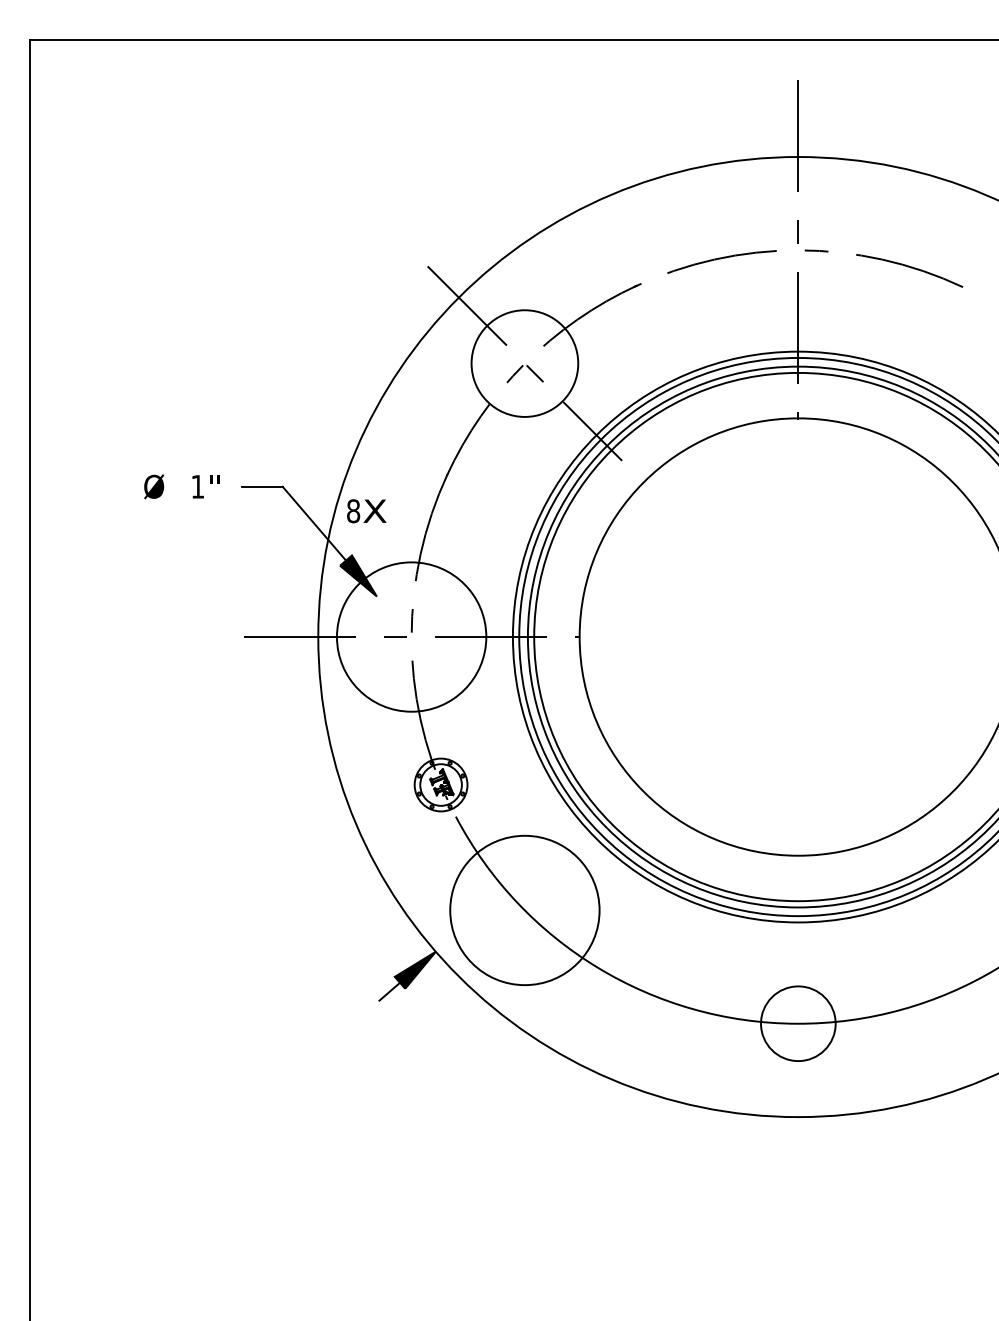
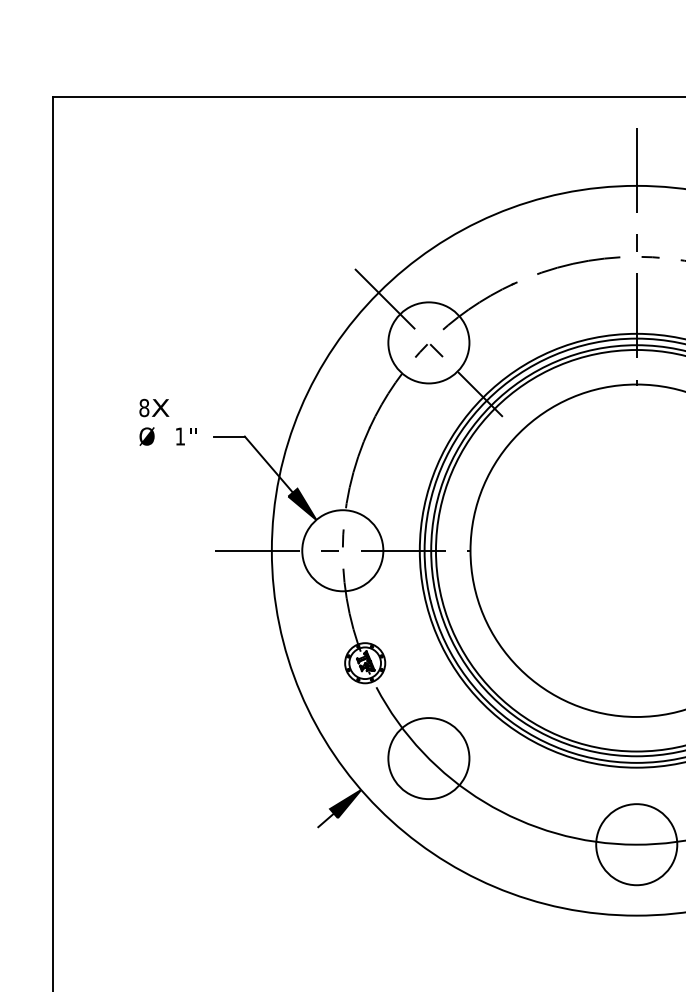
text: (366, 511) -> (154, 408), moved
circle: (411, 636) -> (342, 550), size x0.71
circle: (524, 910) -> (428, 758), size x0.71
circle: (798, 1023) -> (636, 844), size x1.43

